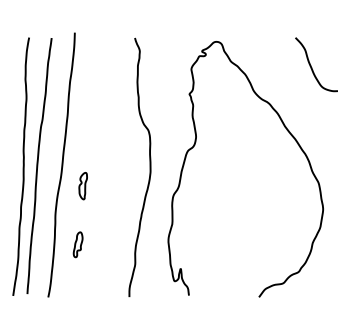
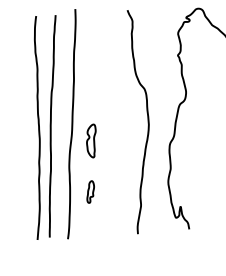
part: (82, 185) -> (90, 140), size x1.43

